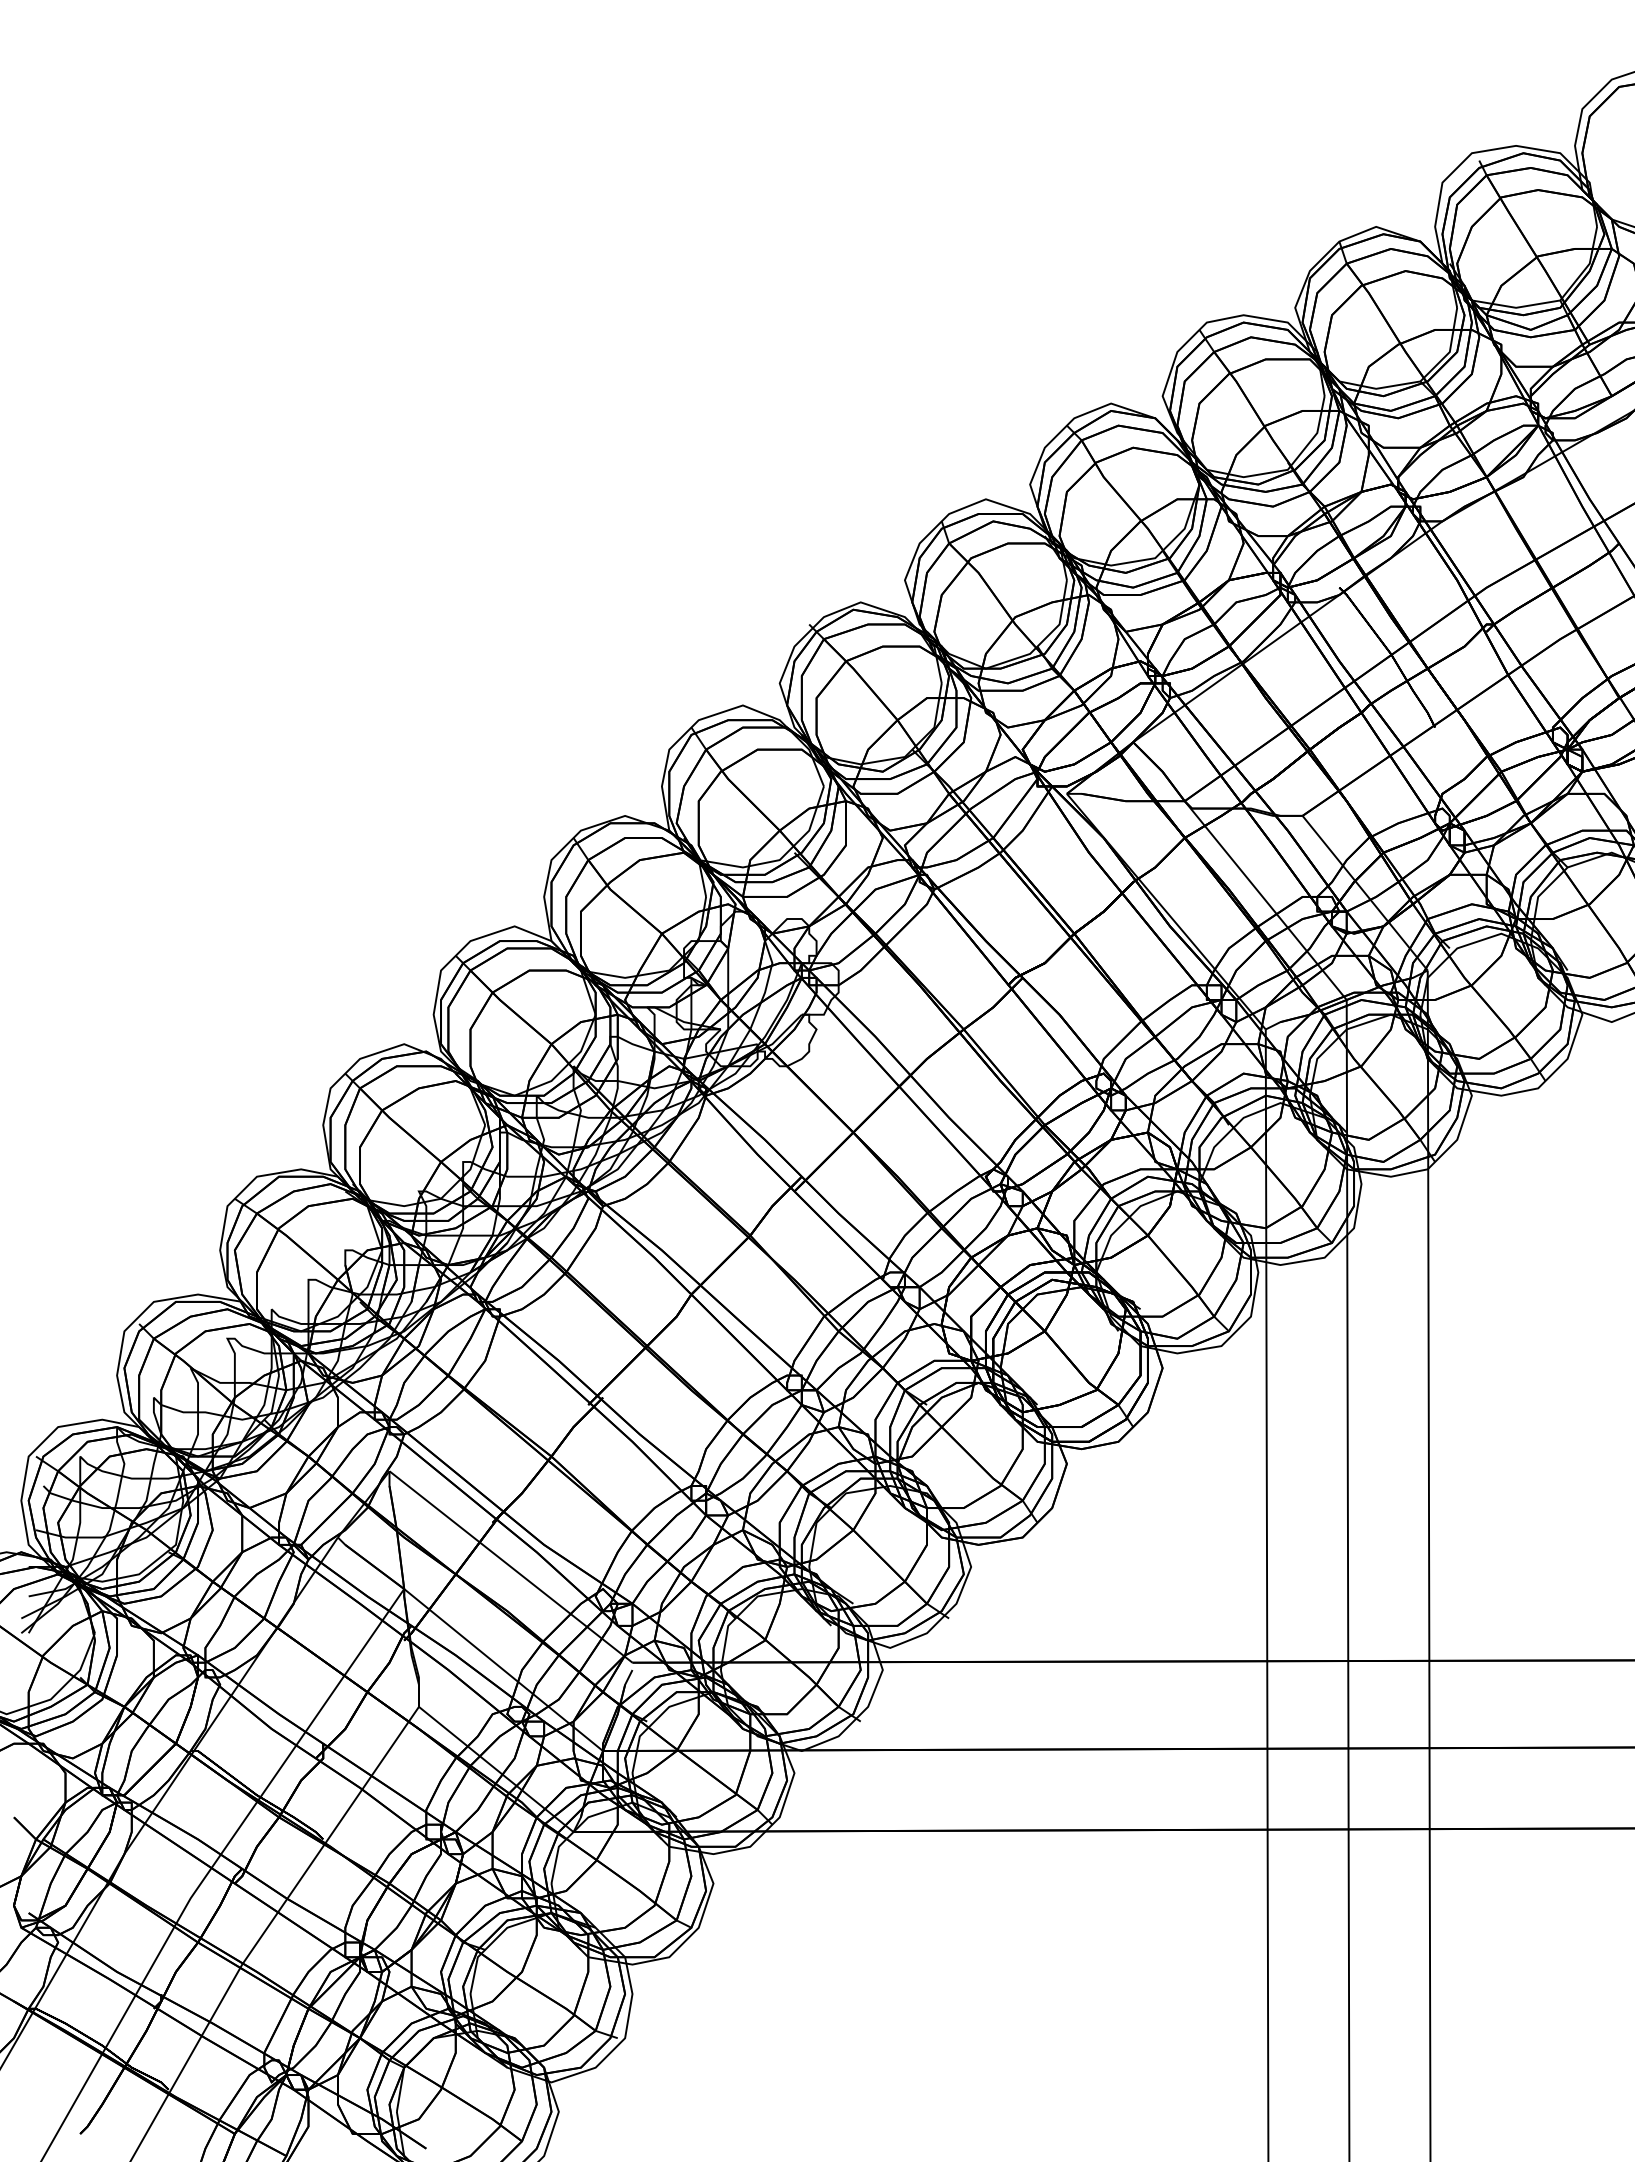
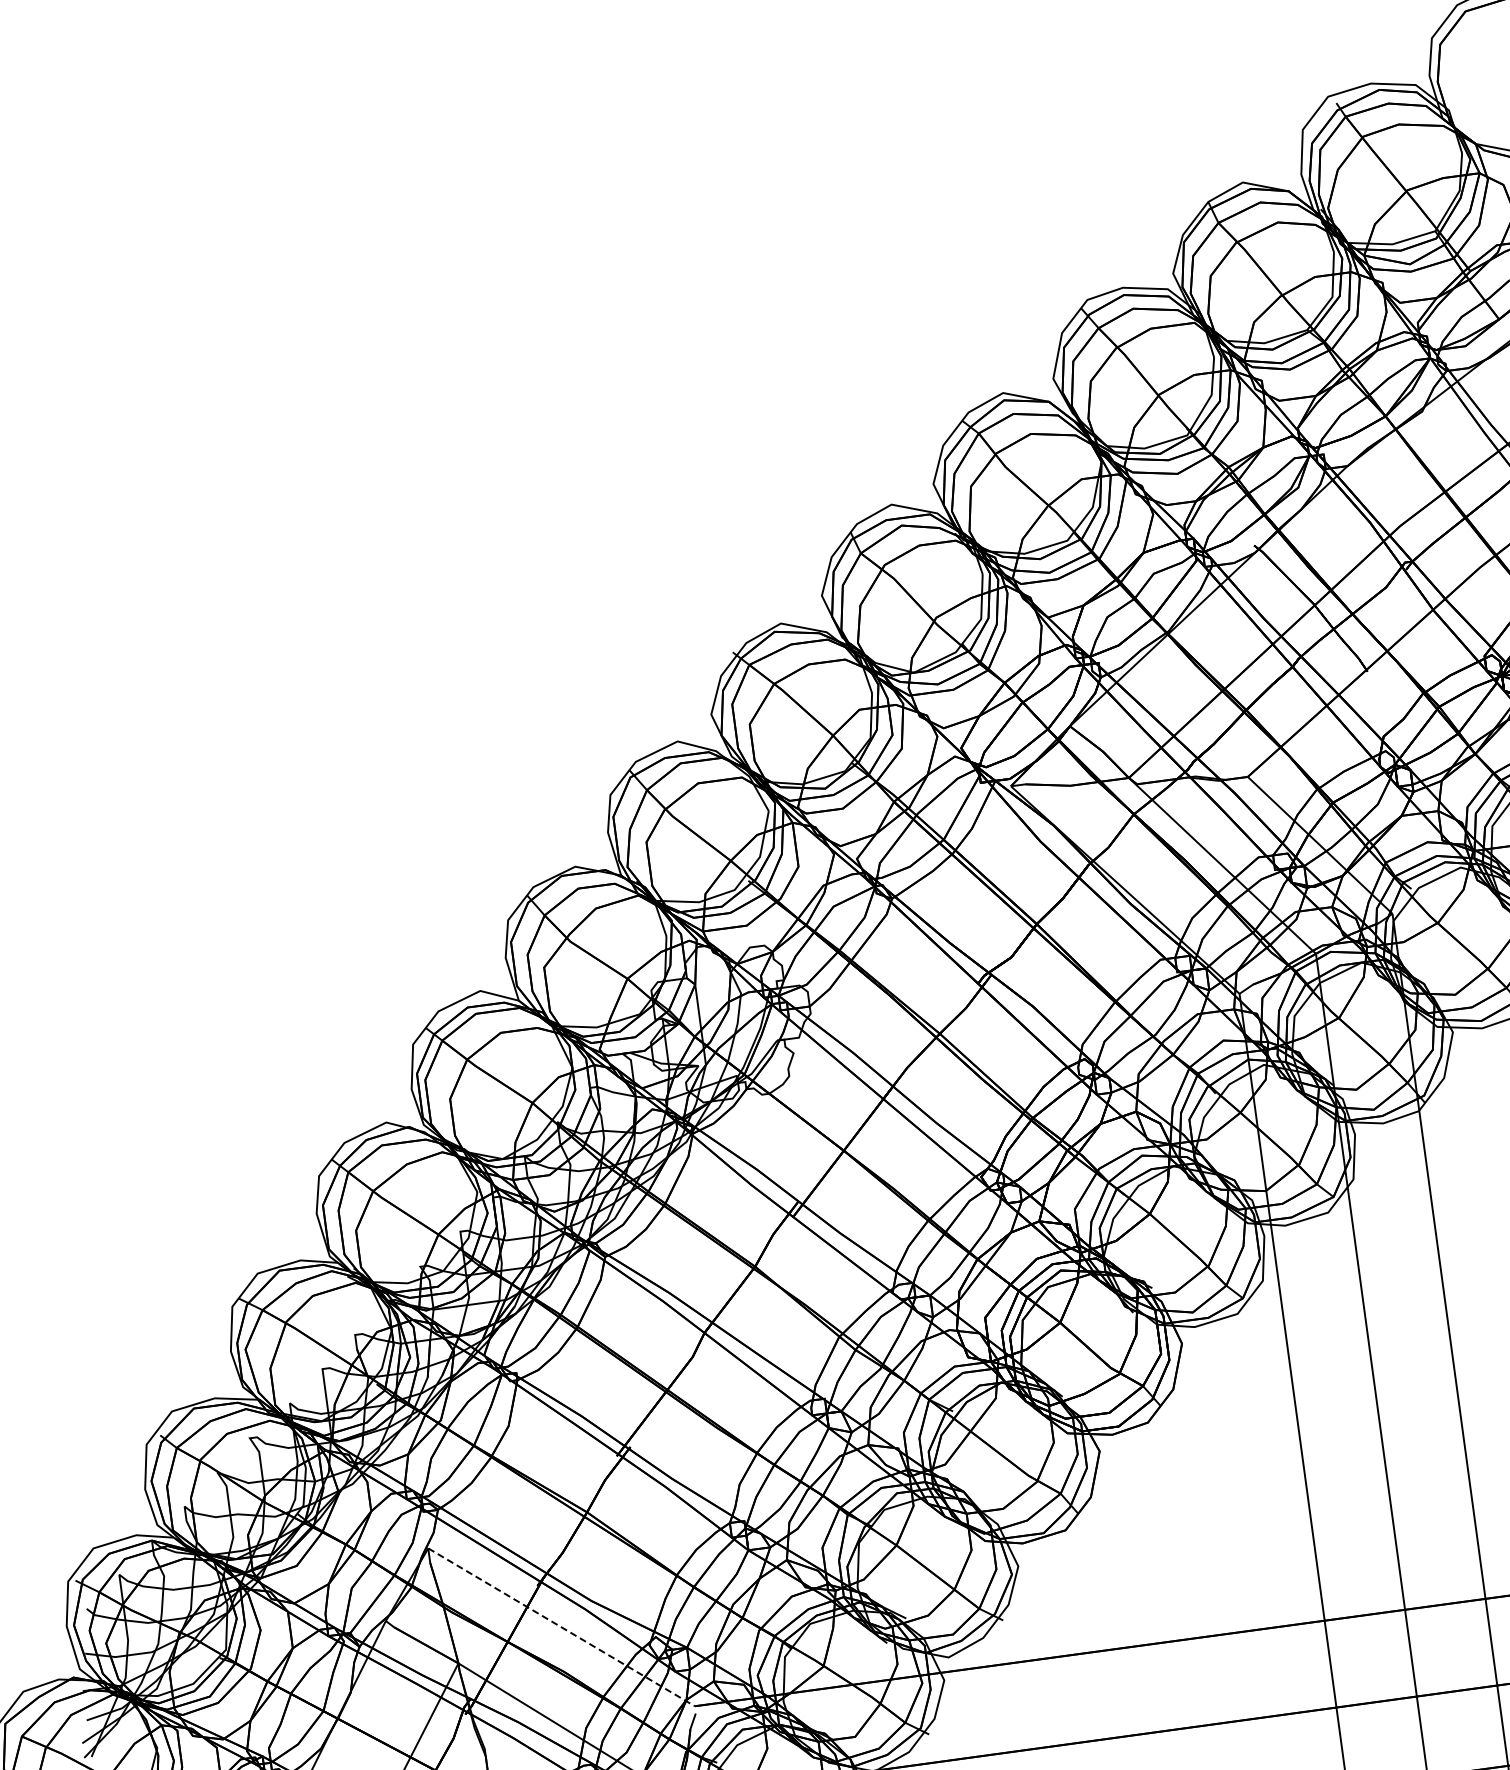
line: (511, 1566) -> (561, 1626), solid -> dashed

